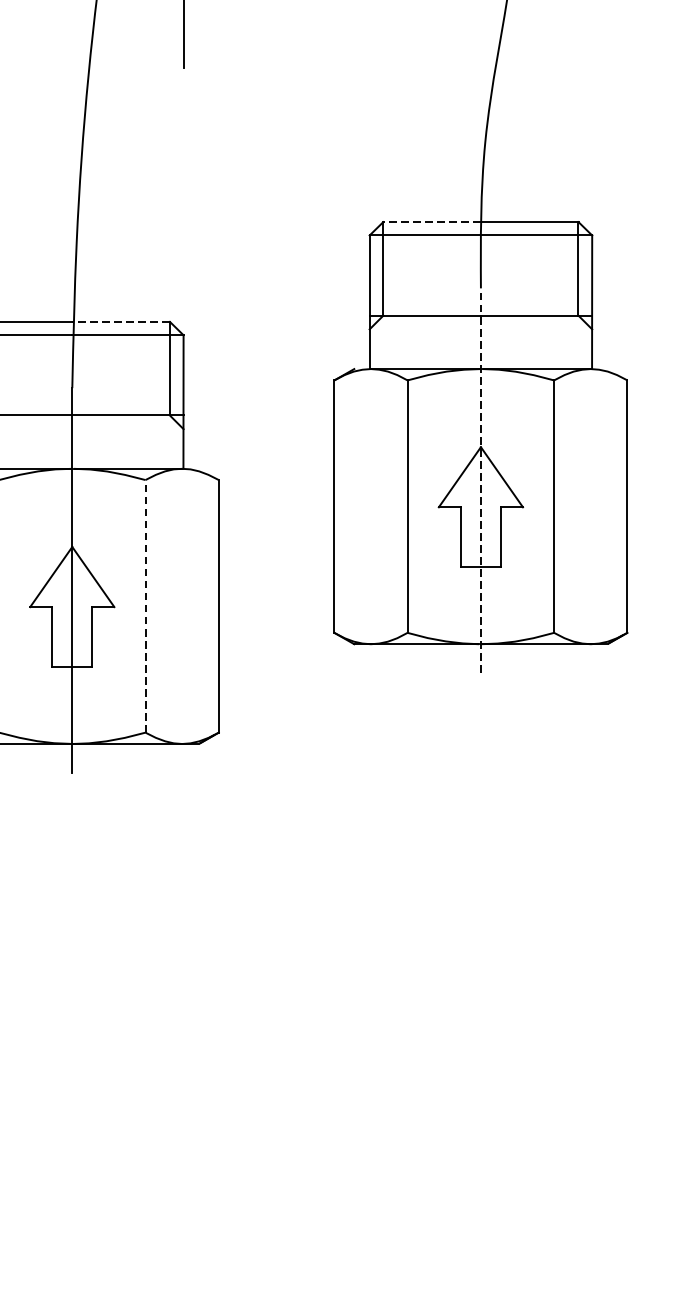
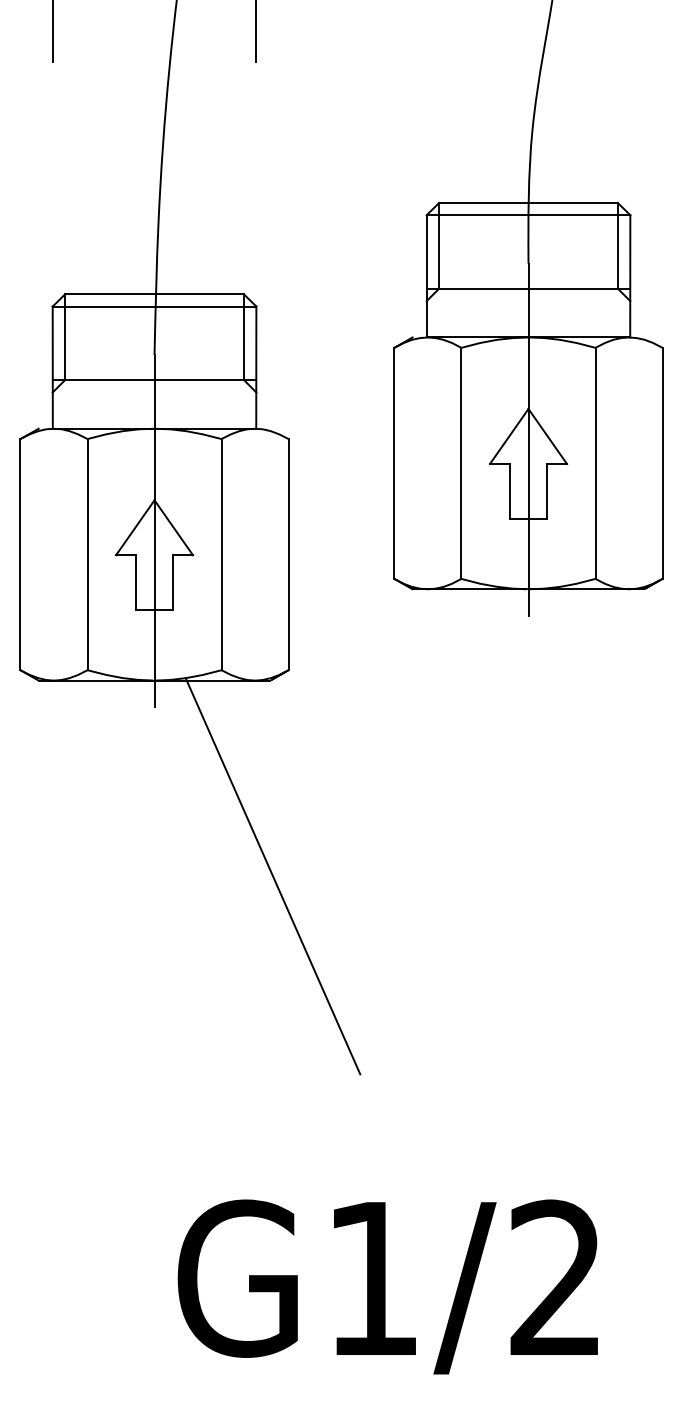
line: (431, 222) -> (483, 203), dashed -> solid
line: (121, 322) -> (199, 294), dashed -> solid
line: (480, 480) -> (528, 439), dashed -> solid
line: (145, 606) -> (221, 554), dashed -> solid
line: (201, 958) -> (272, 876), added

